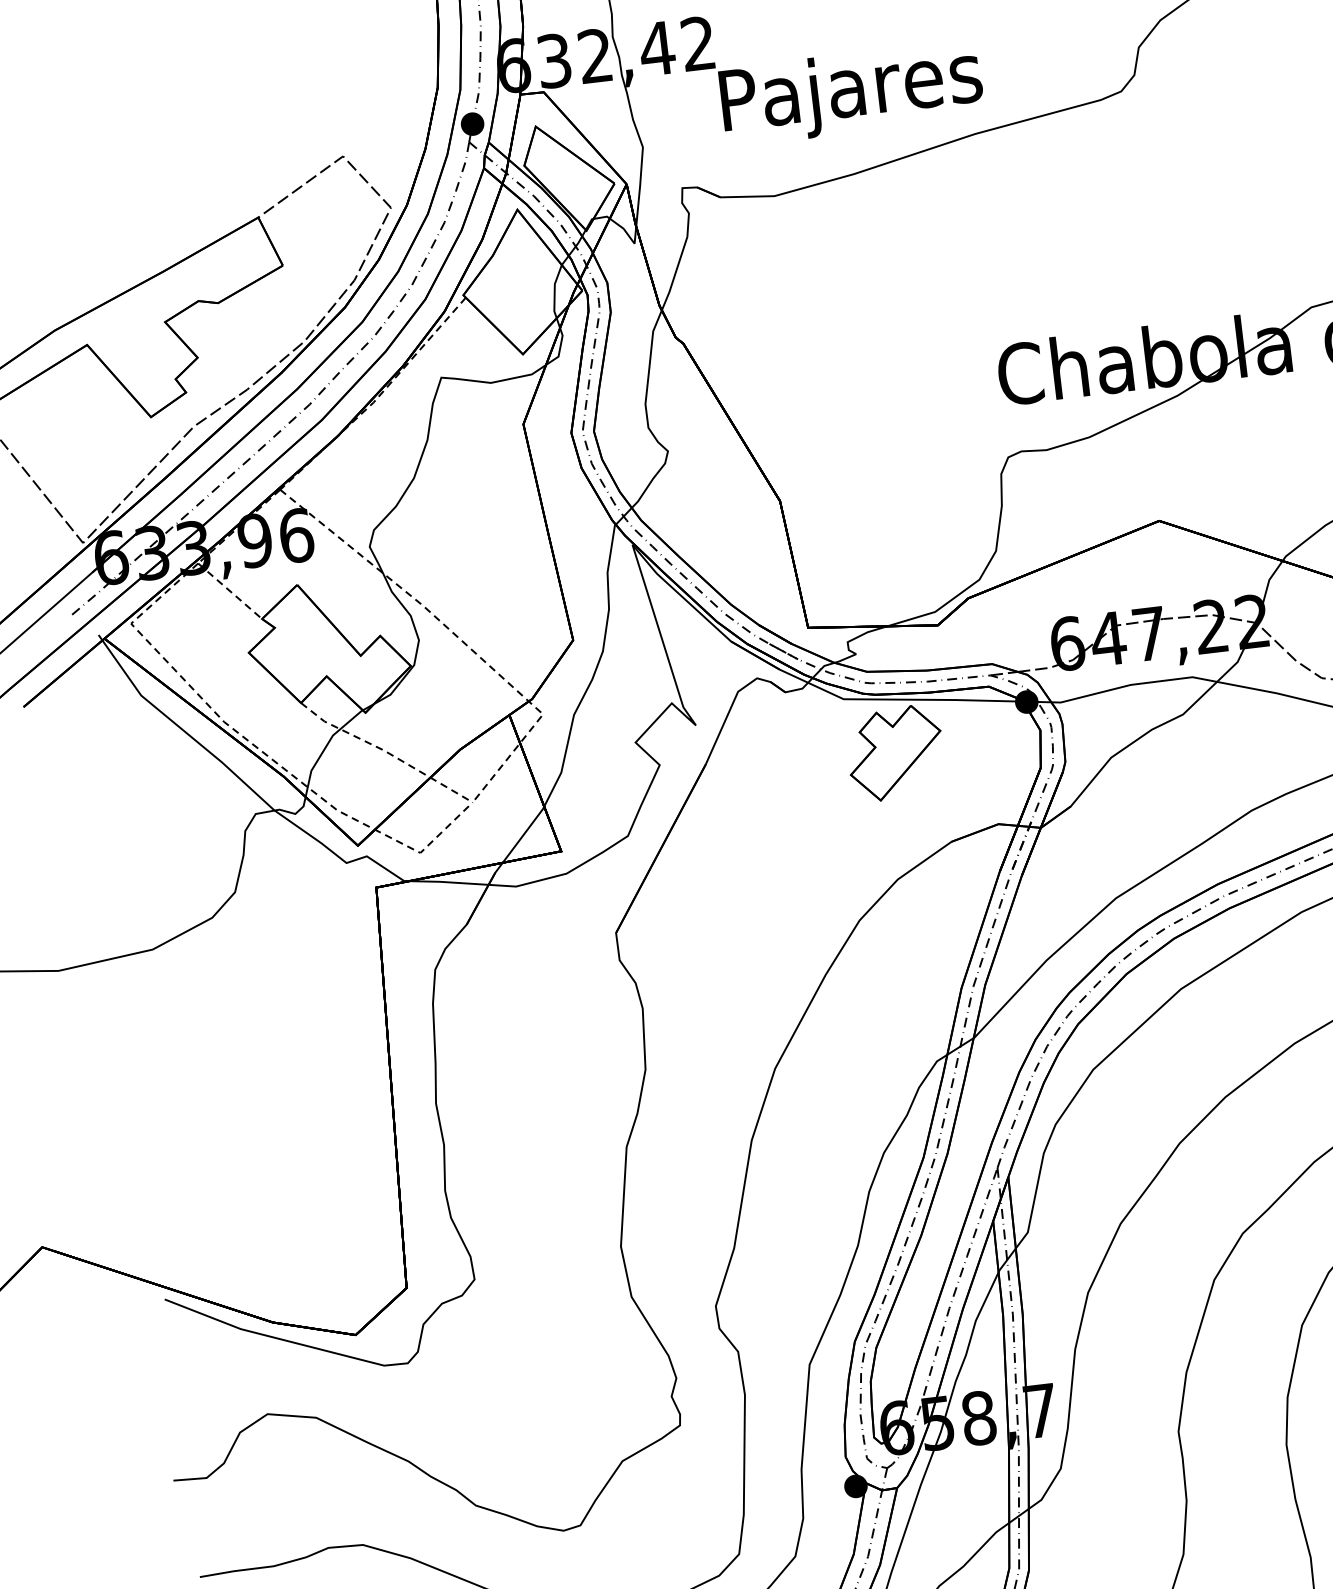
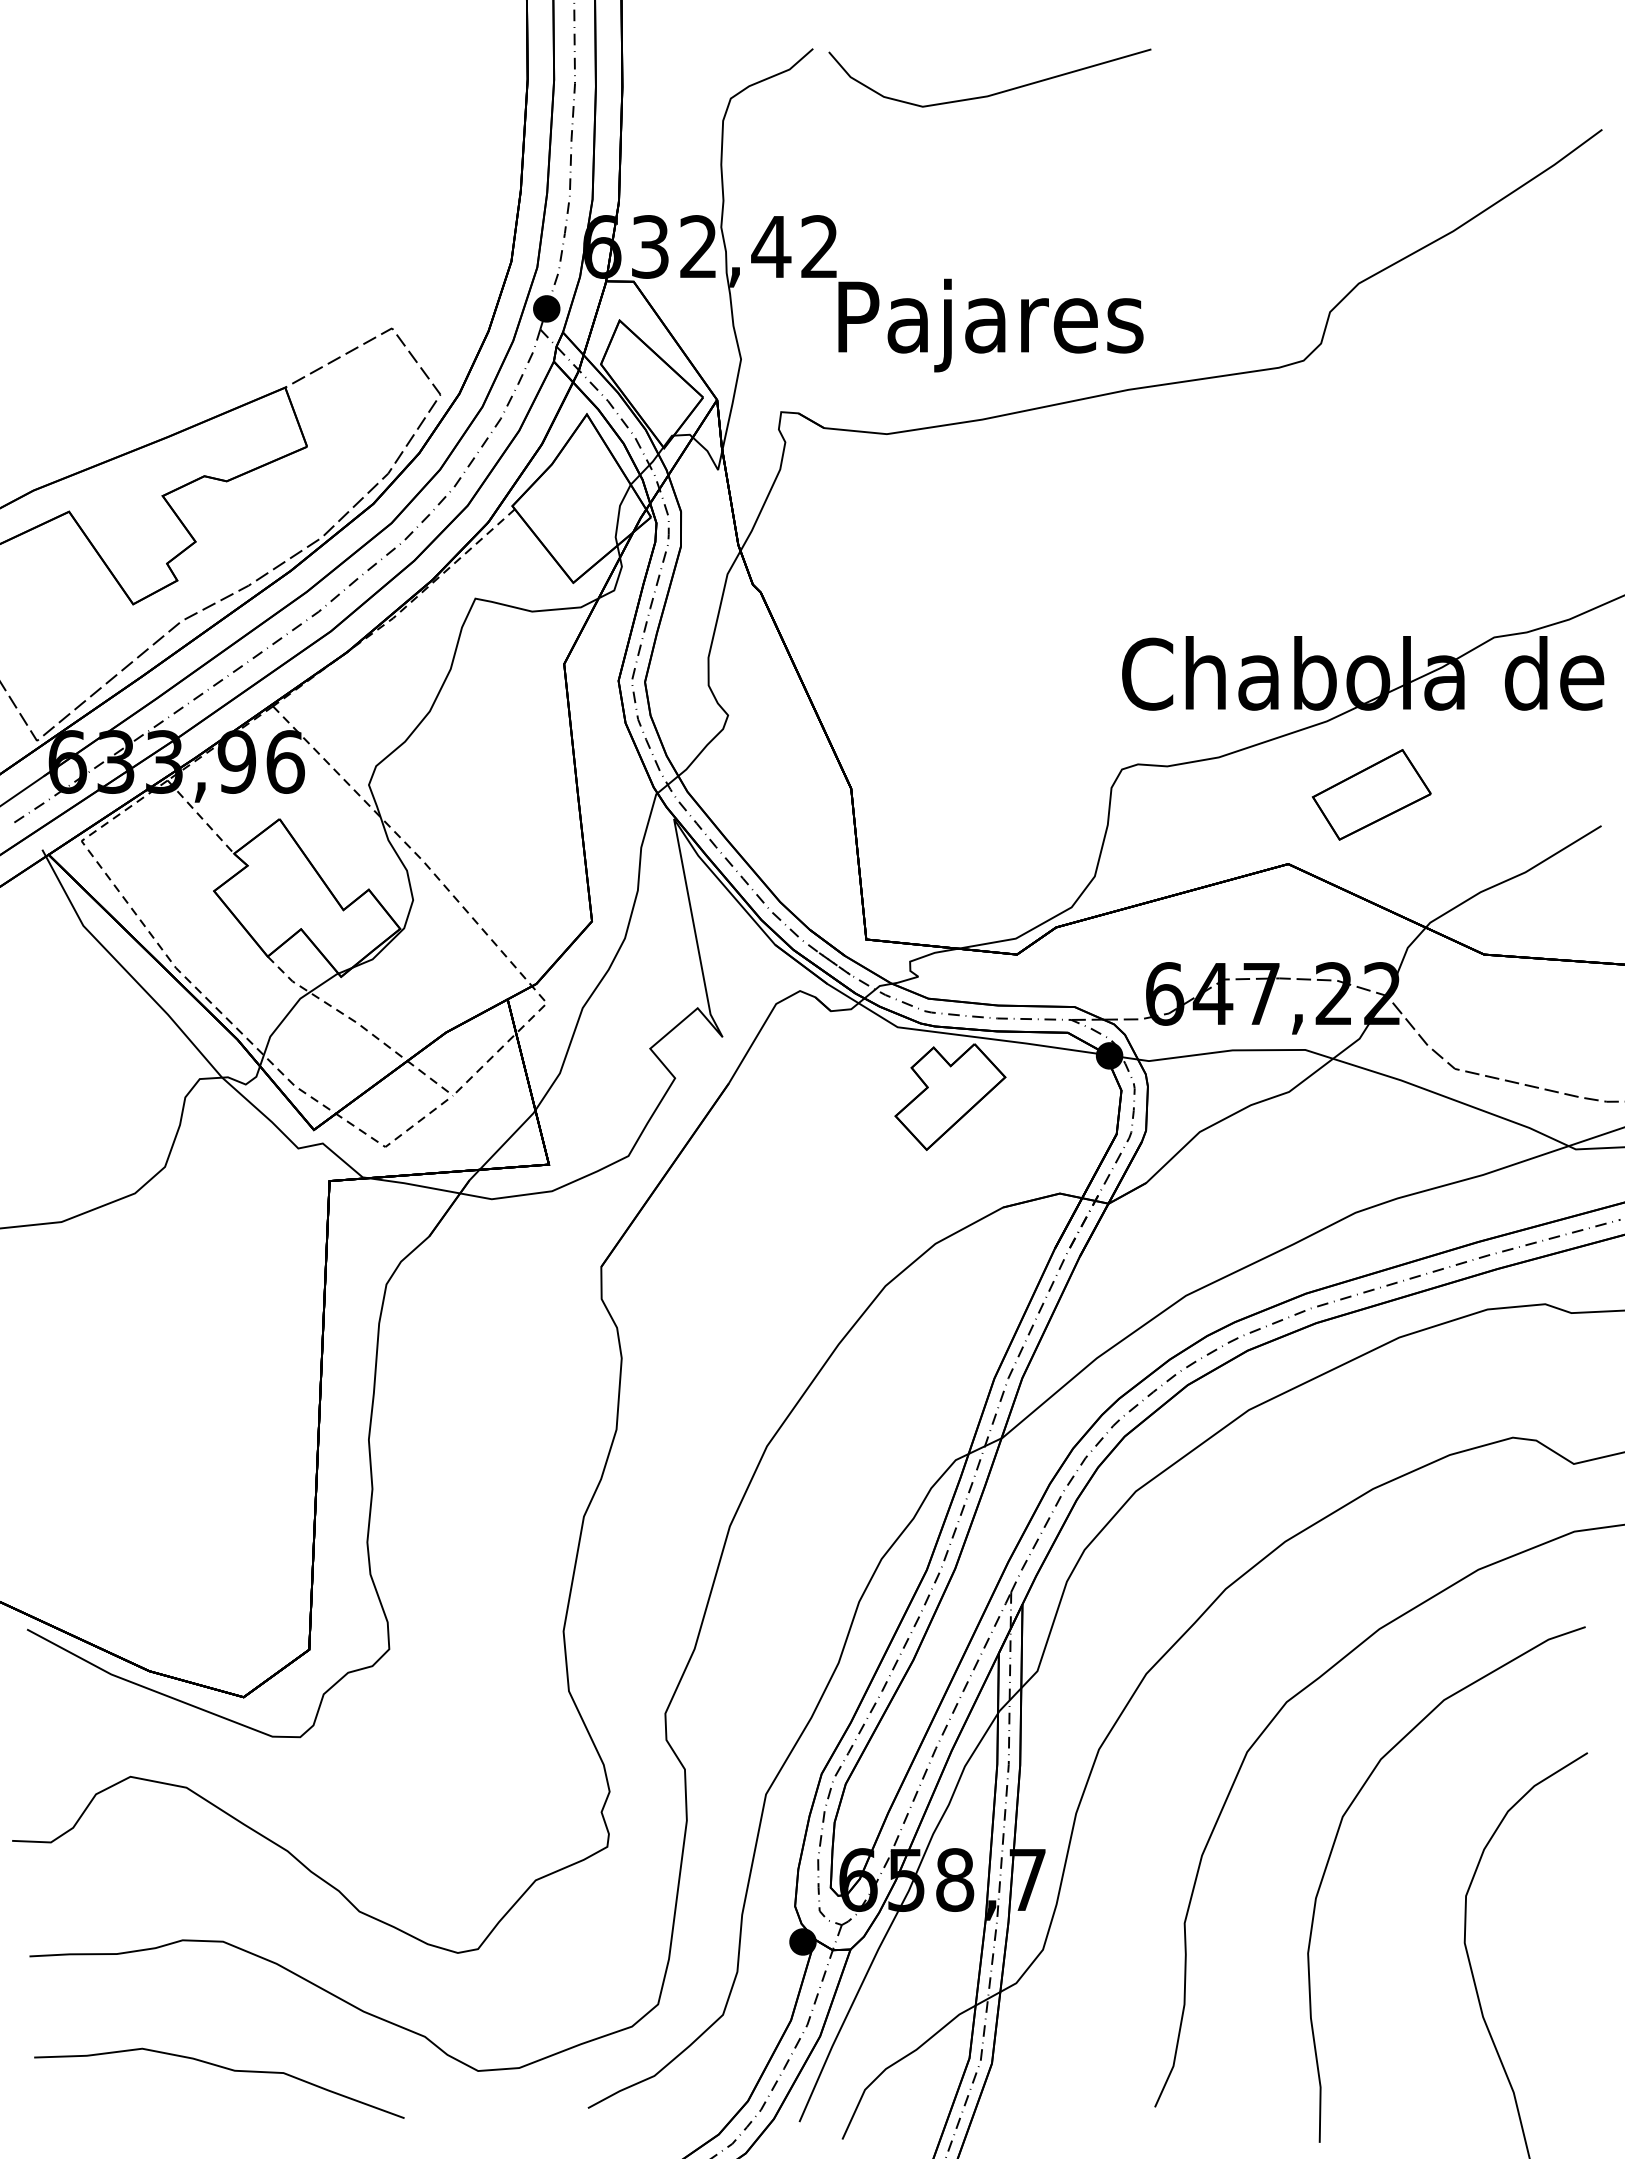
part: (1222, 453) -> (1371, 794), added

